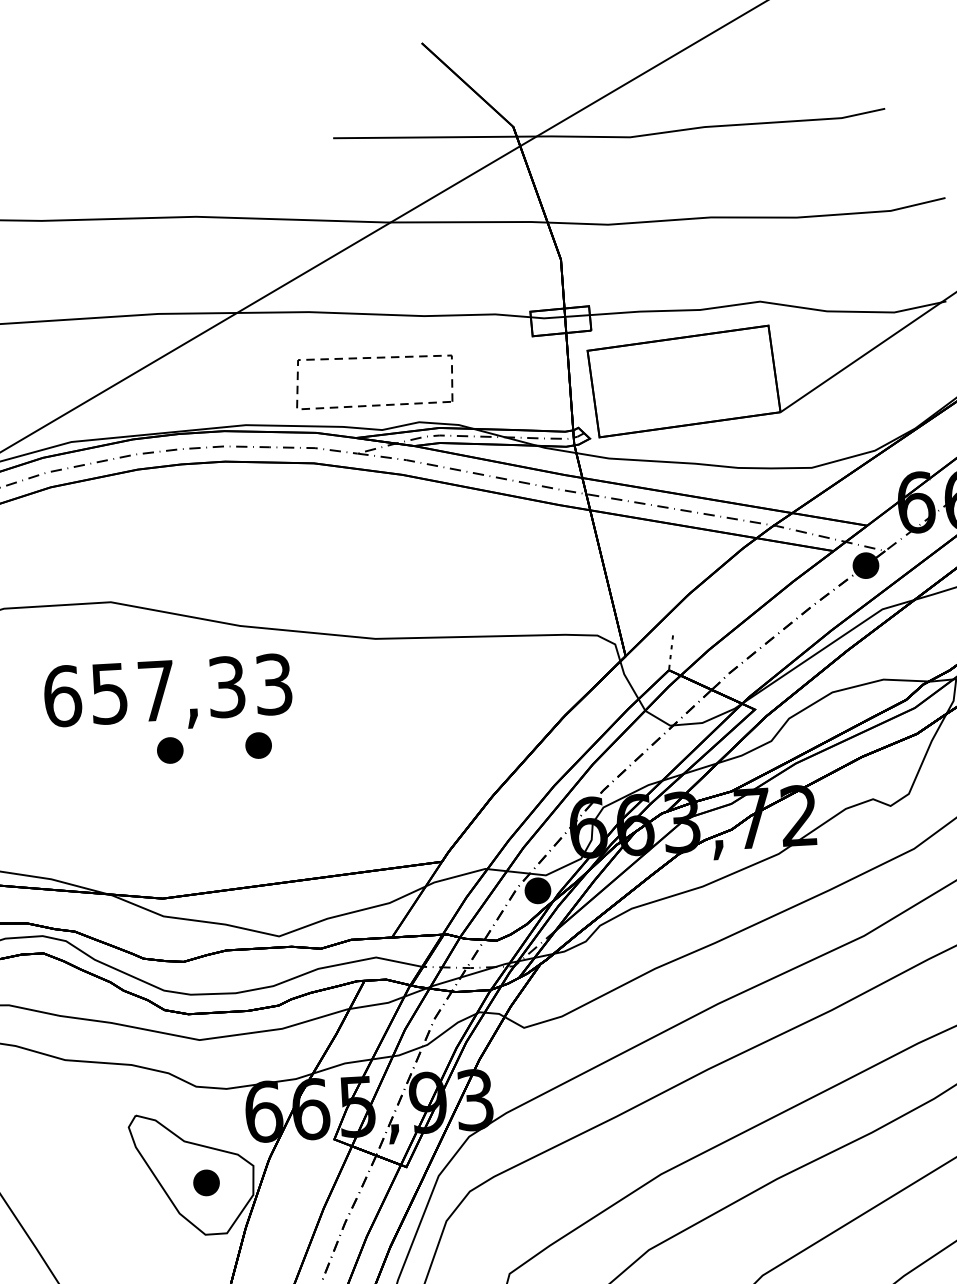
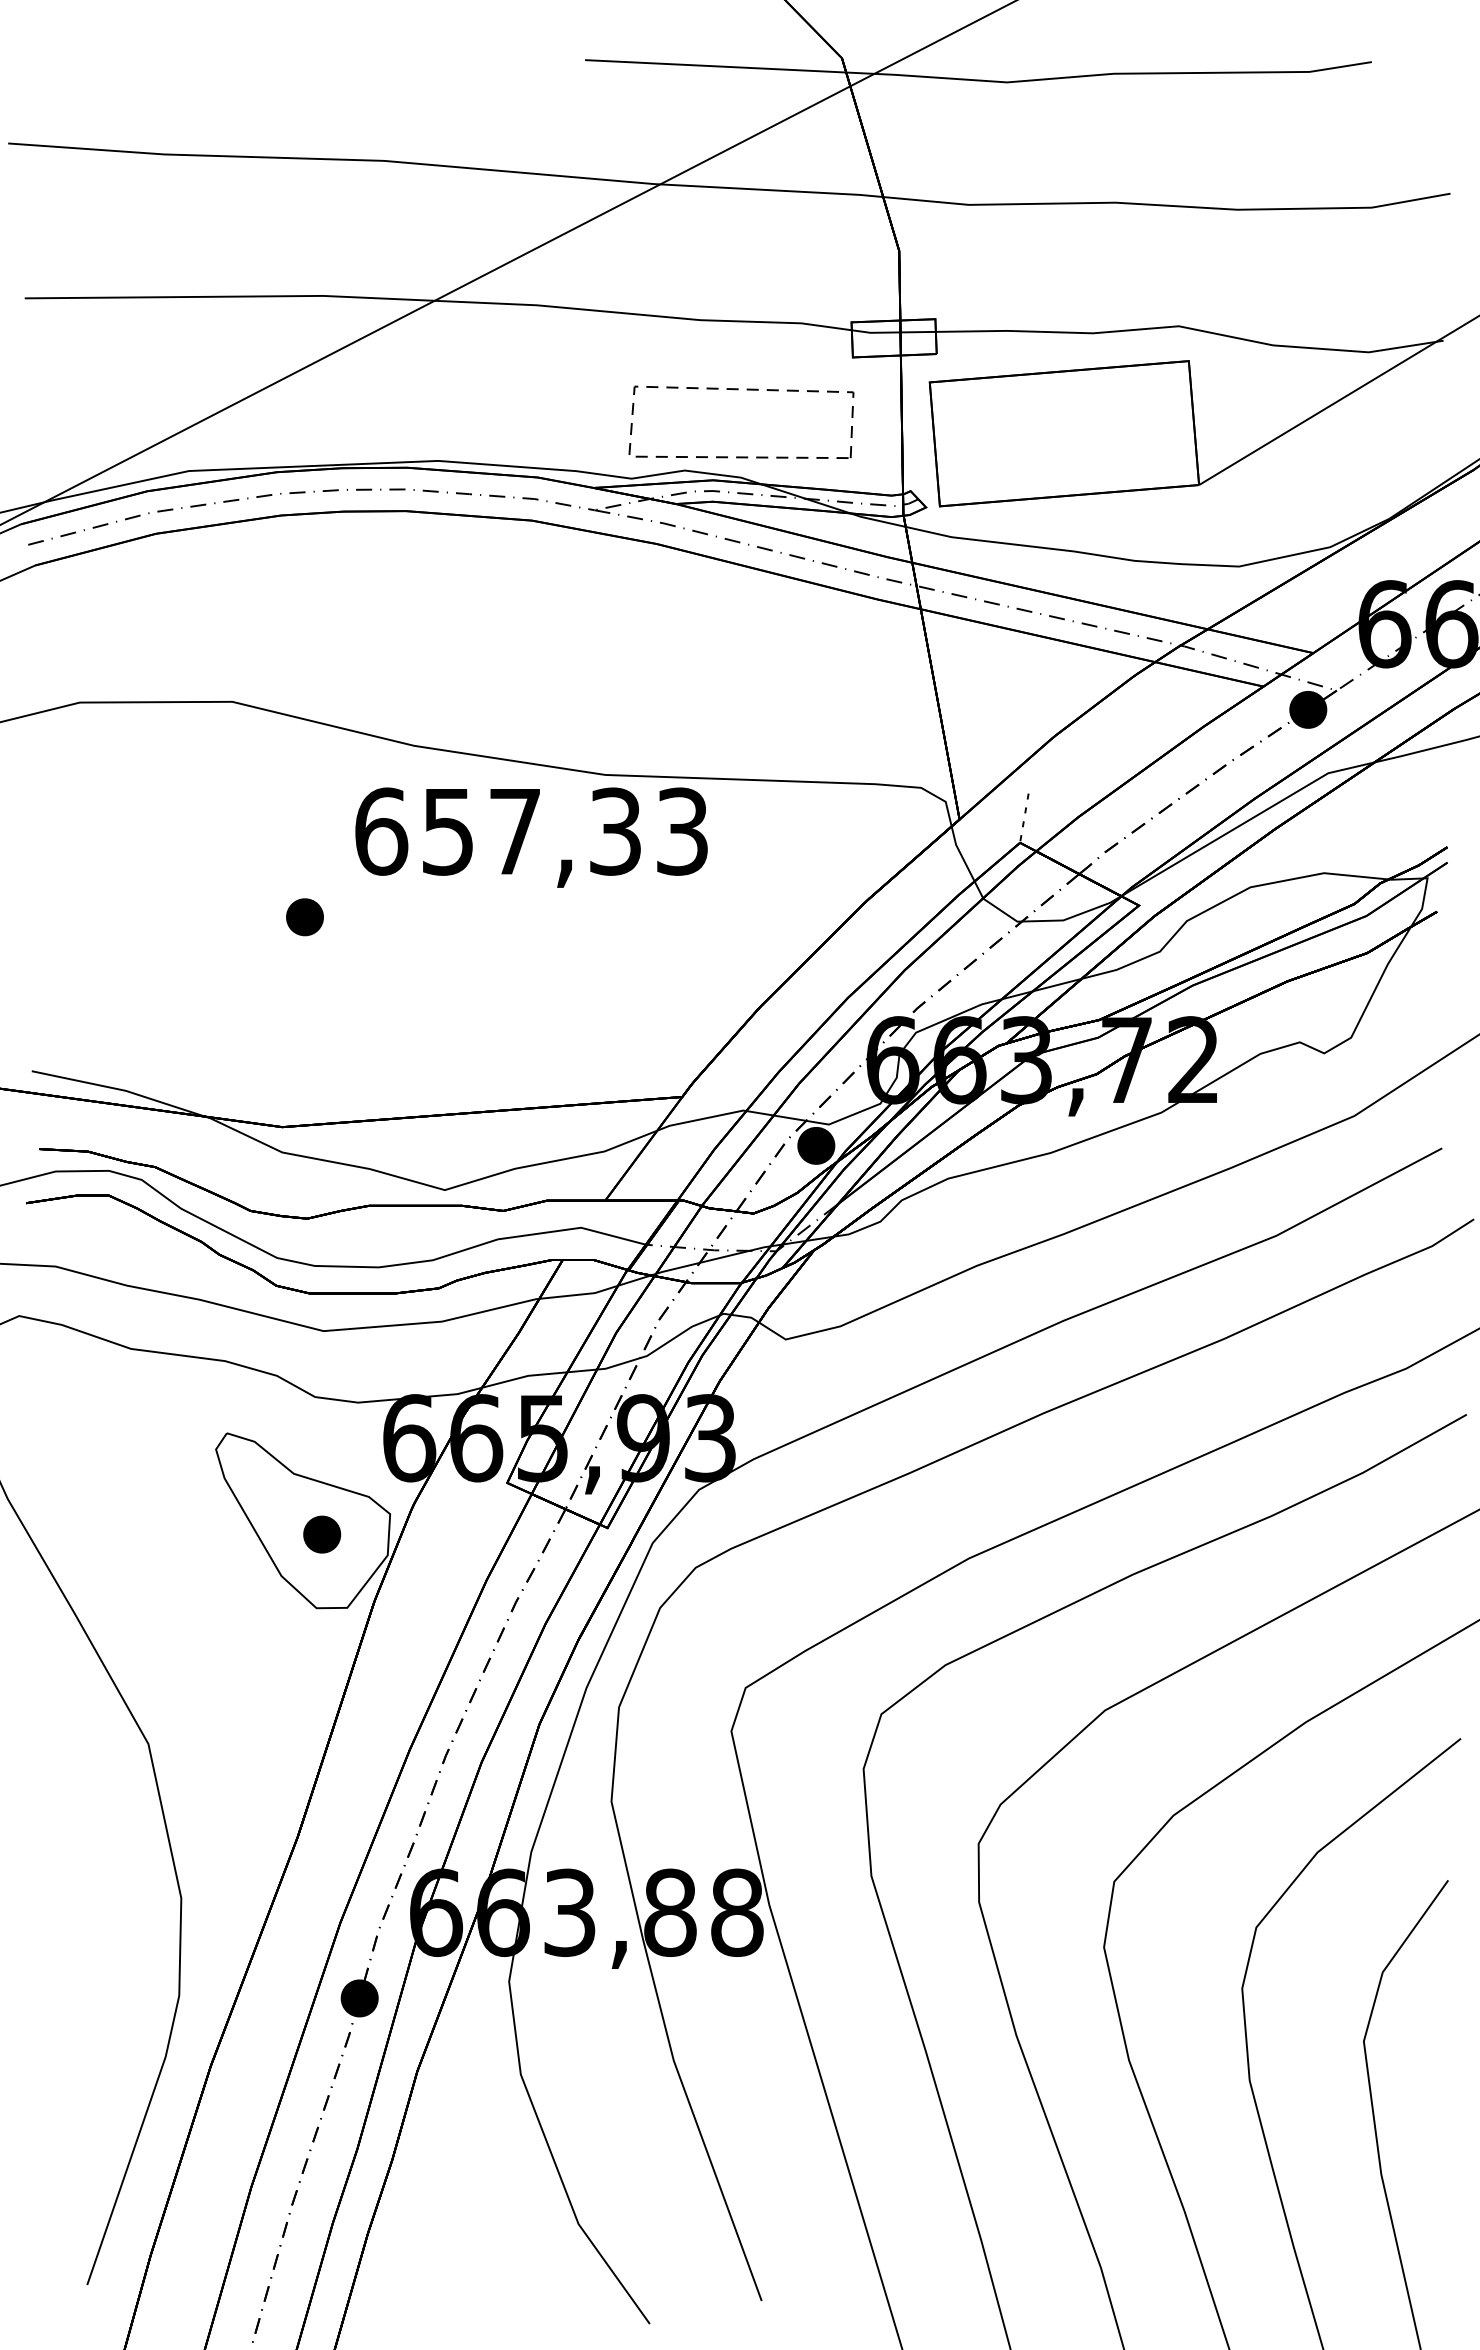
part: (371, 358) -> (738, 390), moved
text: (168, 694) -> (531, 837), moved
part: (258, 745) -> (430, 917), removed

